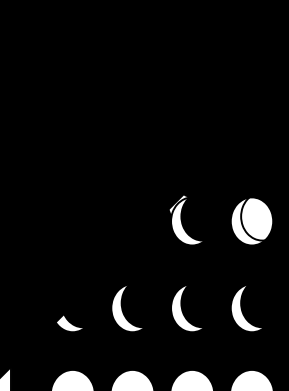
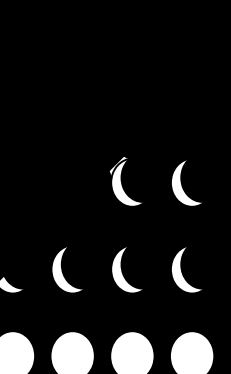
fill: (257, 218) -> (197, 179), added

